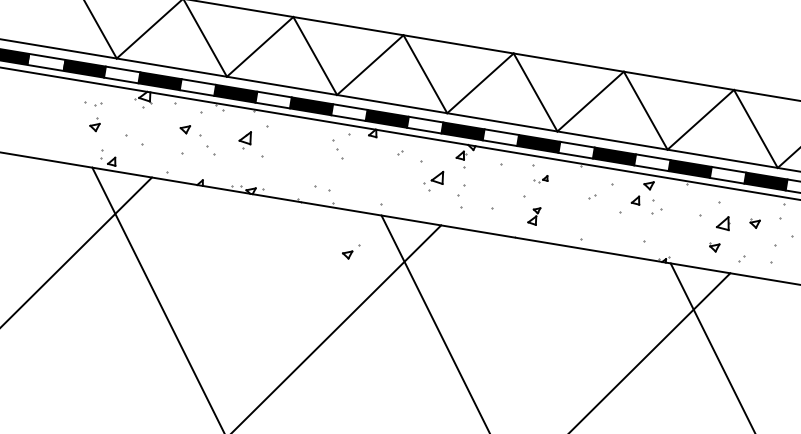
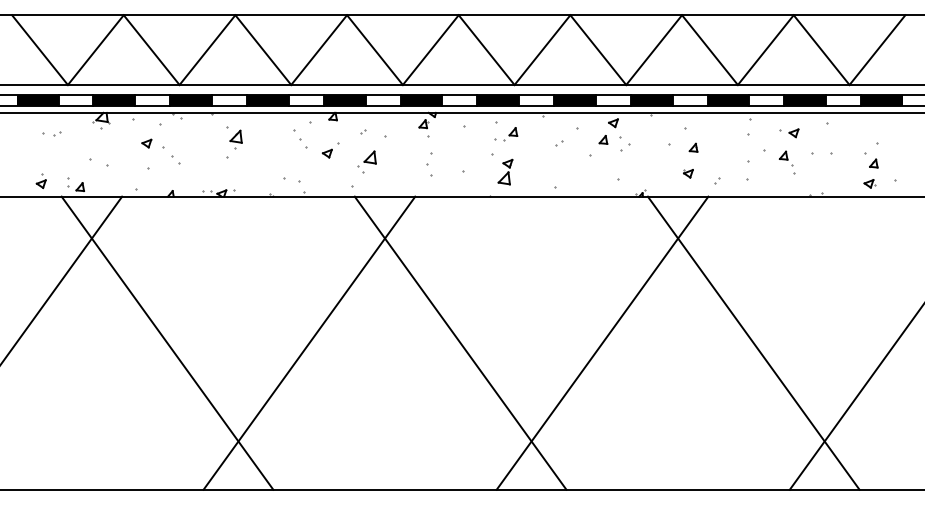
part: (94, 123) -> (40, 180), moved
part: (244, 140) -> (235, 139), moved
part: (541, 178) -> (506, 134), size x1.67
part: (433, 180) -> (366, 161), moved
part: (534, 215) -> (505, 171), size x1.43
part: (723, 222) -> (693, 147), size x0.62
part: (754, 223) -> (724, 143), removed
part: (350, 251) -> (330, 150), moved

